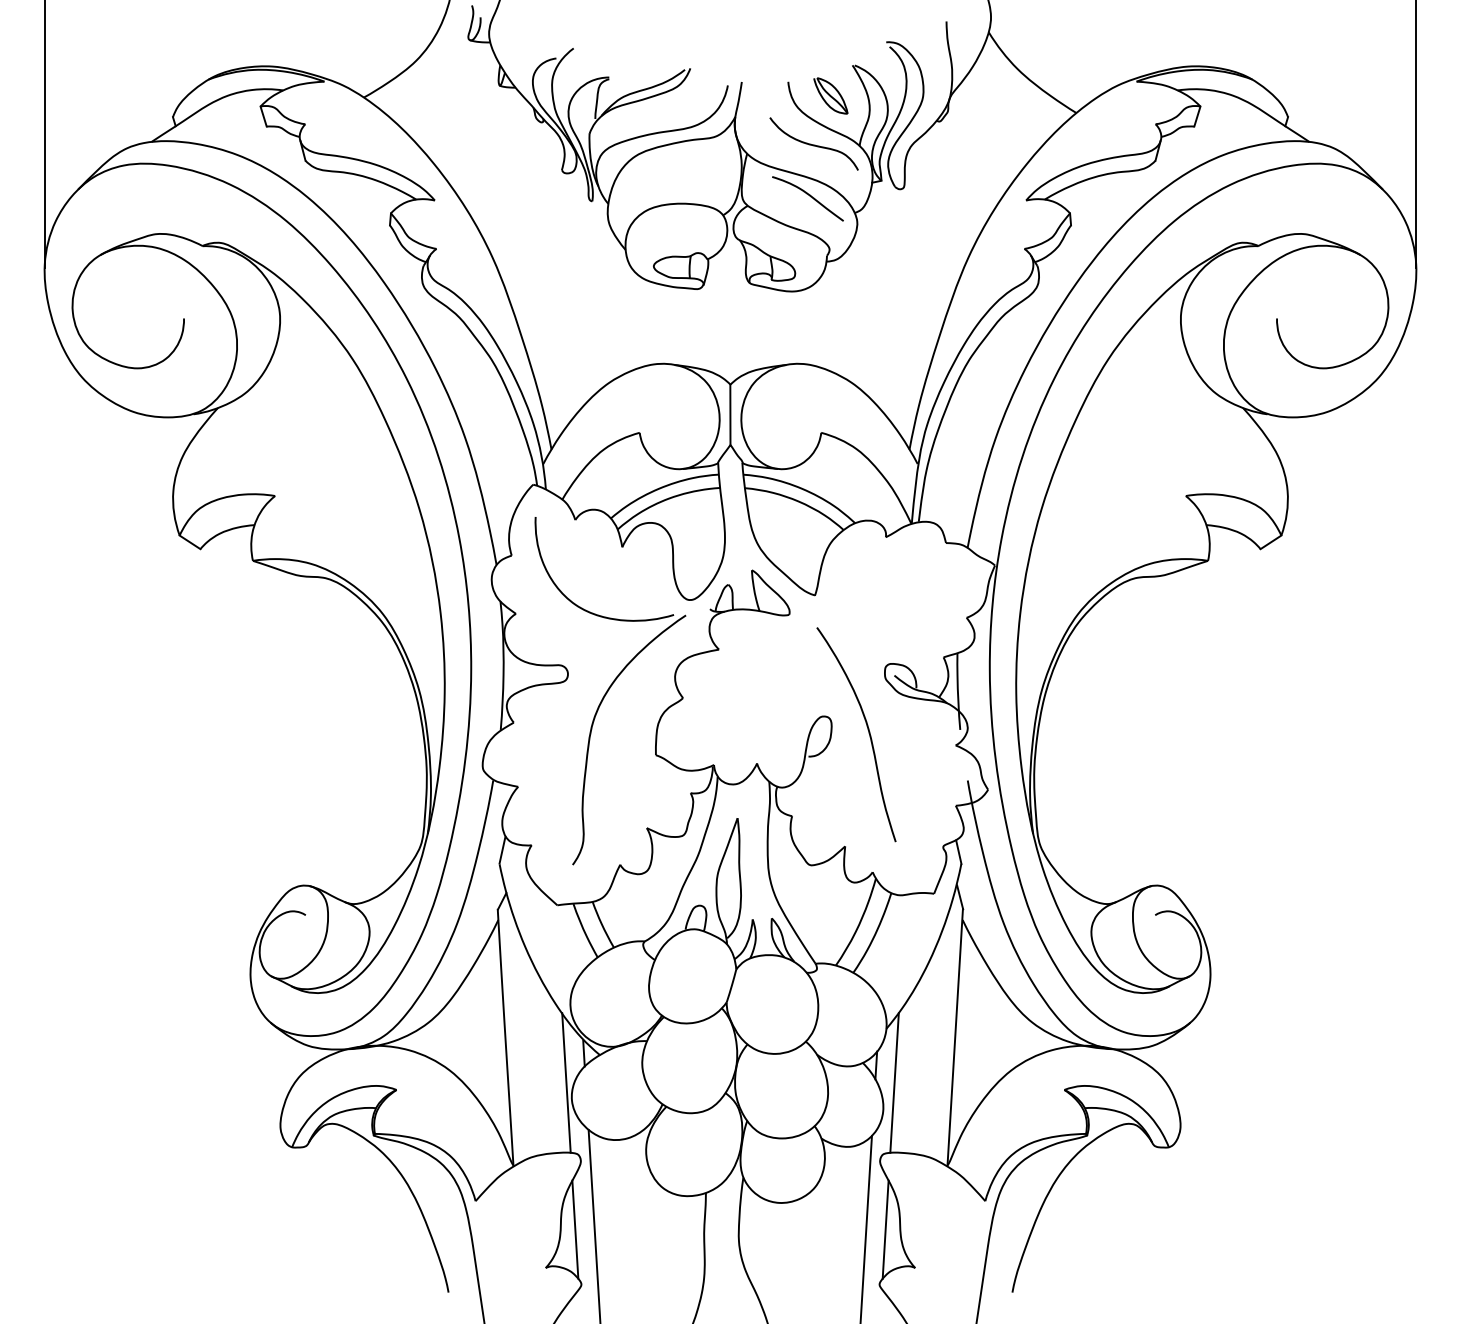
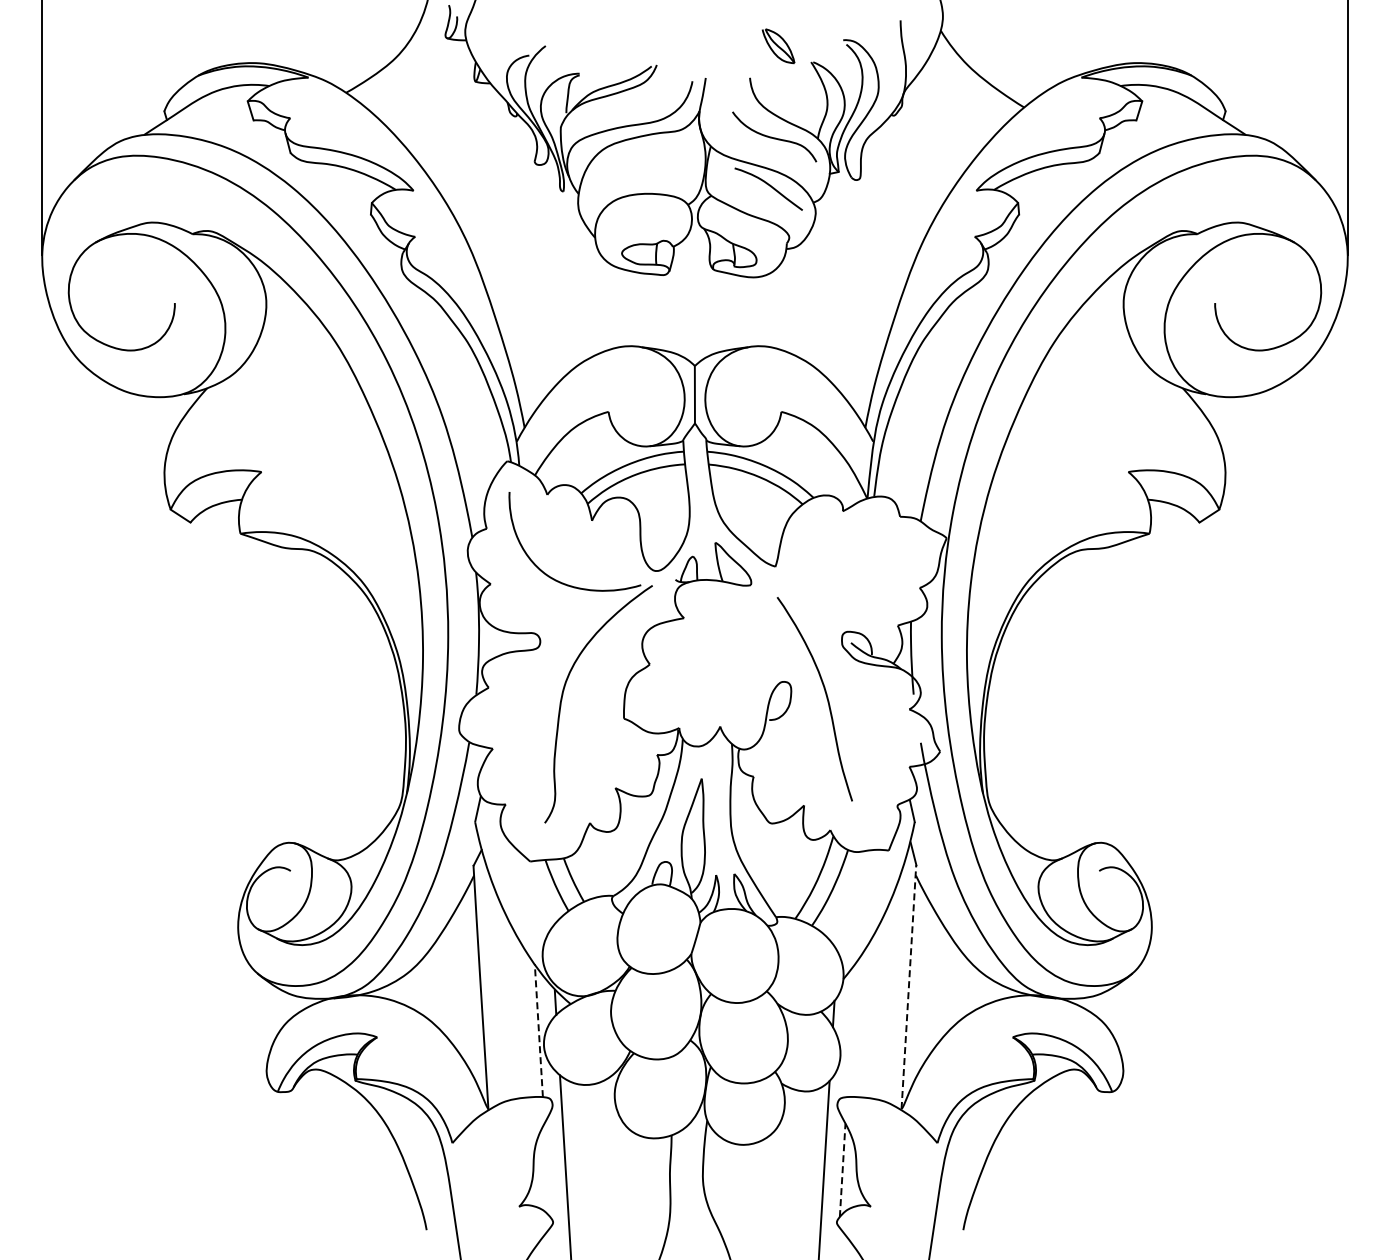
part: (830, 96) -> (778, 46), moved
line: (954, 1036) -> (908, 986), solid -> dashed
line: (566, 1082) -> (538, 1030), solid -> dashed
line: (894, 1082) -> (851, 1030), removed
line: (575, 1228) -> (547, 1169), removed
line: (885, 1229) -> (842, 1170), solid -> dashed

